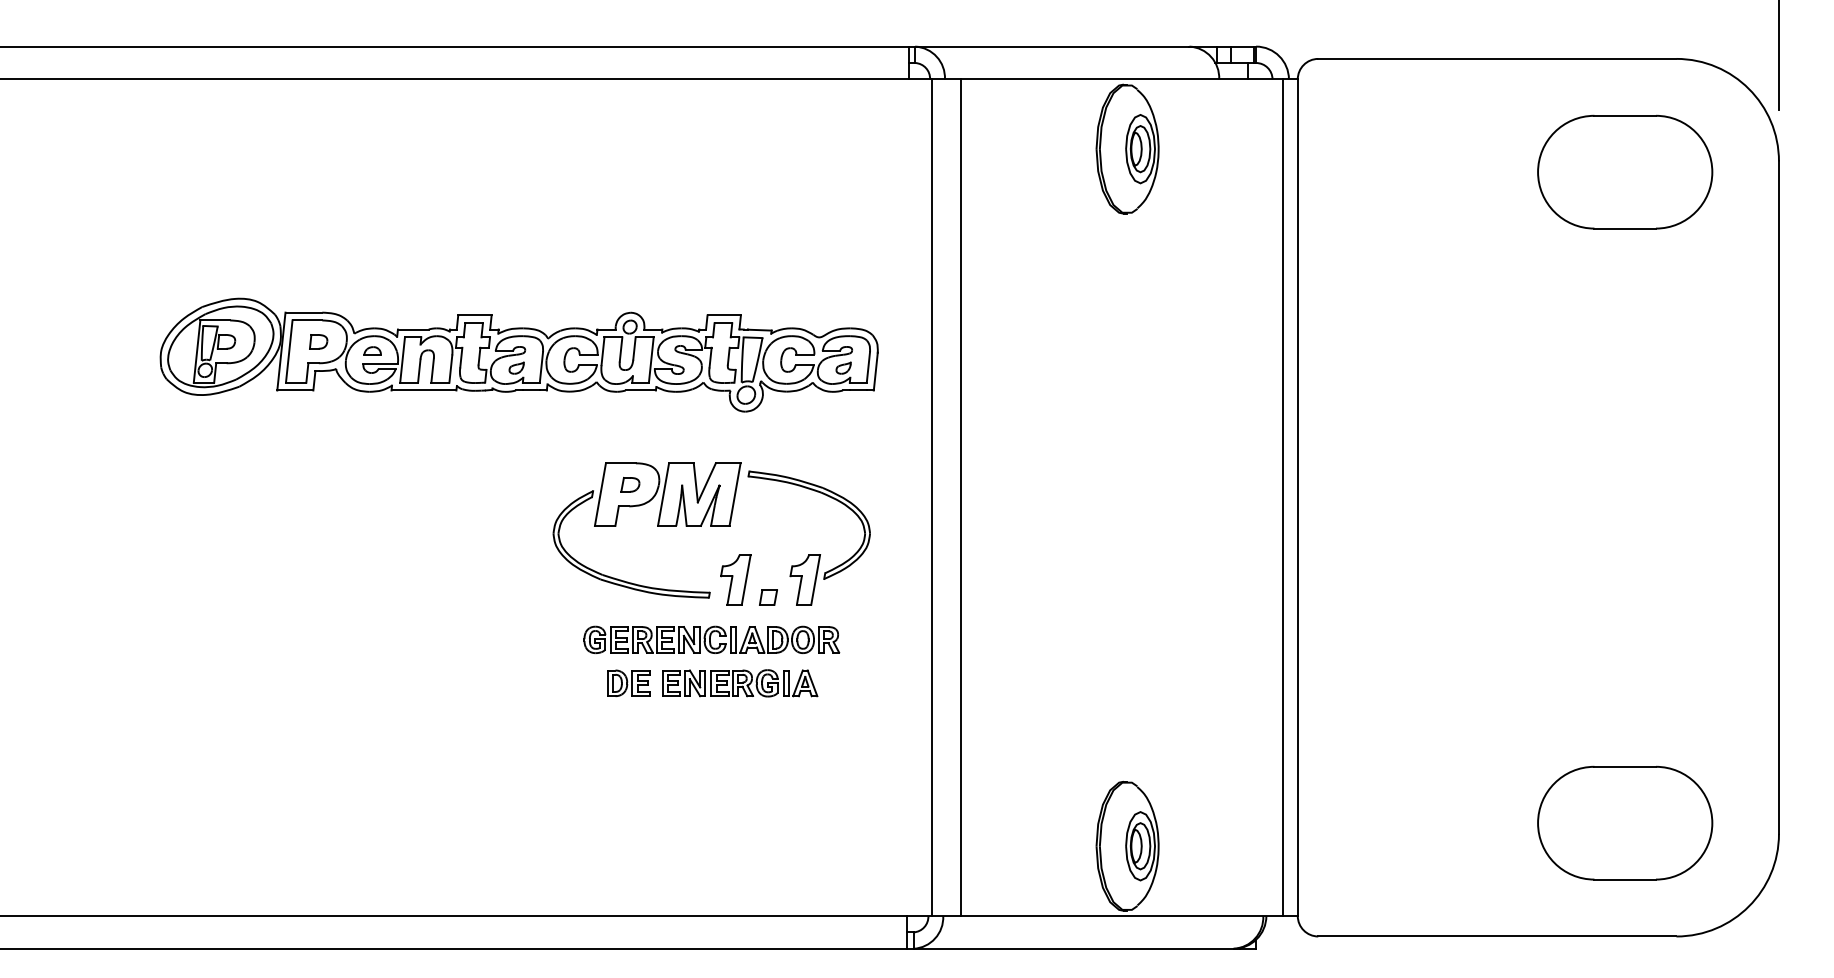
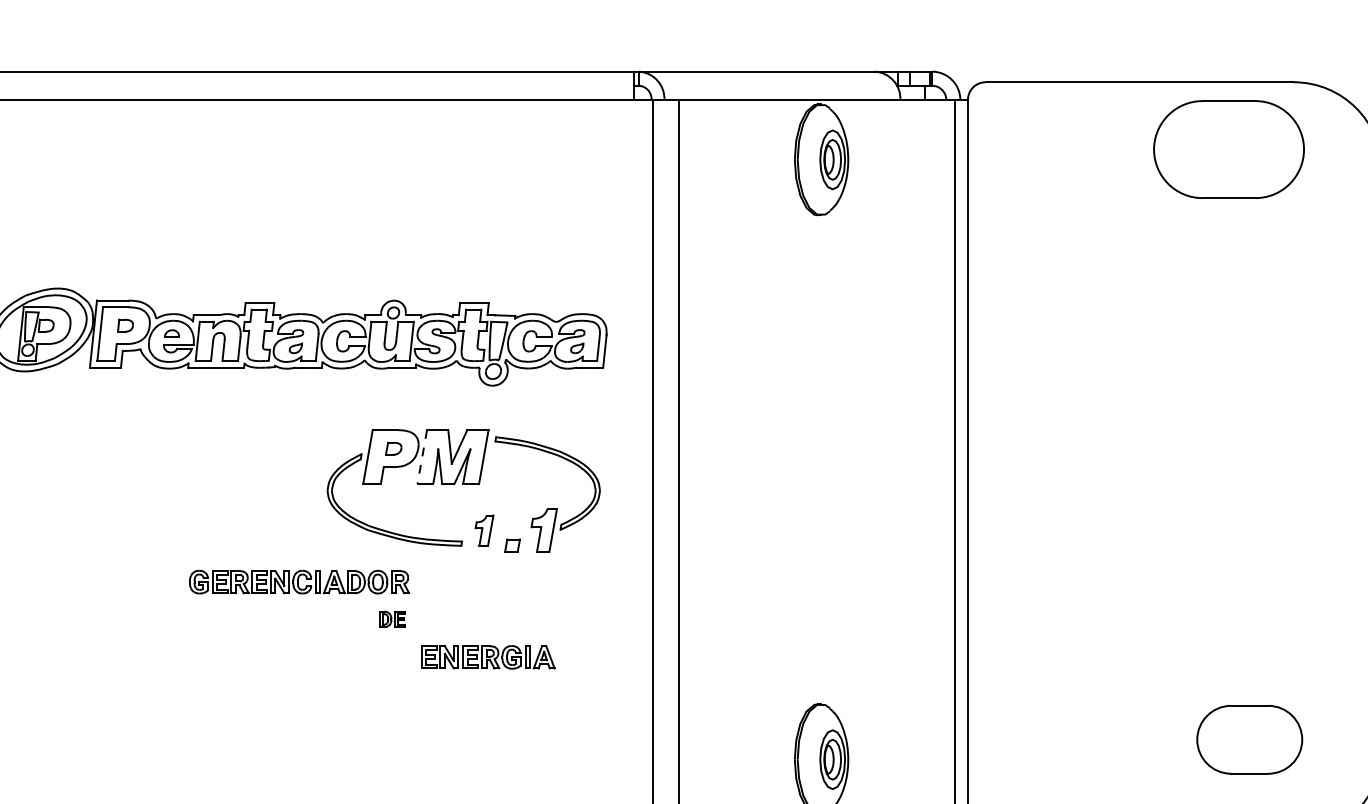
part: (1625, 171) -> (1229, 149), moved
line: (663, 494) -> (422, 457), solid -> dashed
part: (735, 579) -> (484, 530), size x0.7
part: (711, 639) -> (299, 581), moved
part: (628, 682) -> (392, 618), size x0.7
part: (740, 683) -> (488, 657), moved
part: (1625, 822) -> (1249, 739), size x0.7

